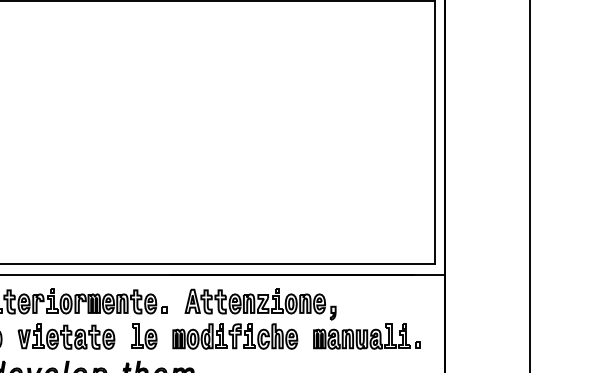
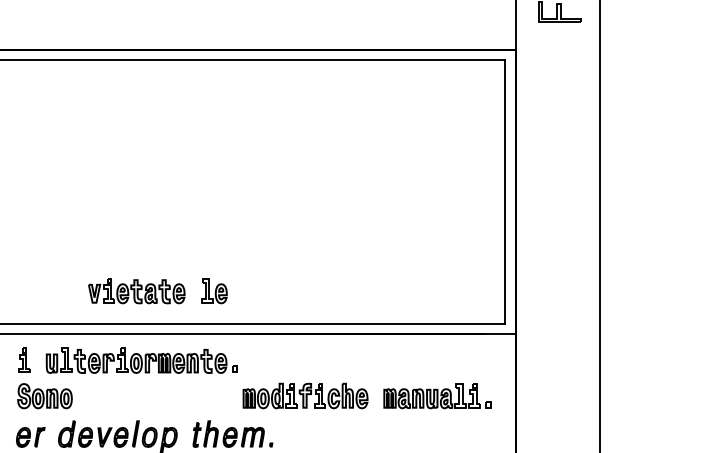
part: (260, 304) -> (330, 363), removed
part: (66, 337) -> (136, 291), moved
part: (144, 337) -> (214, 291), moved

